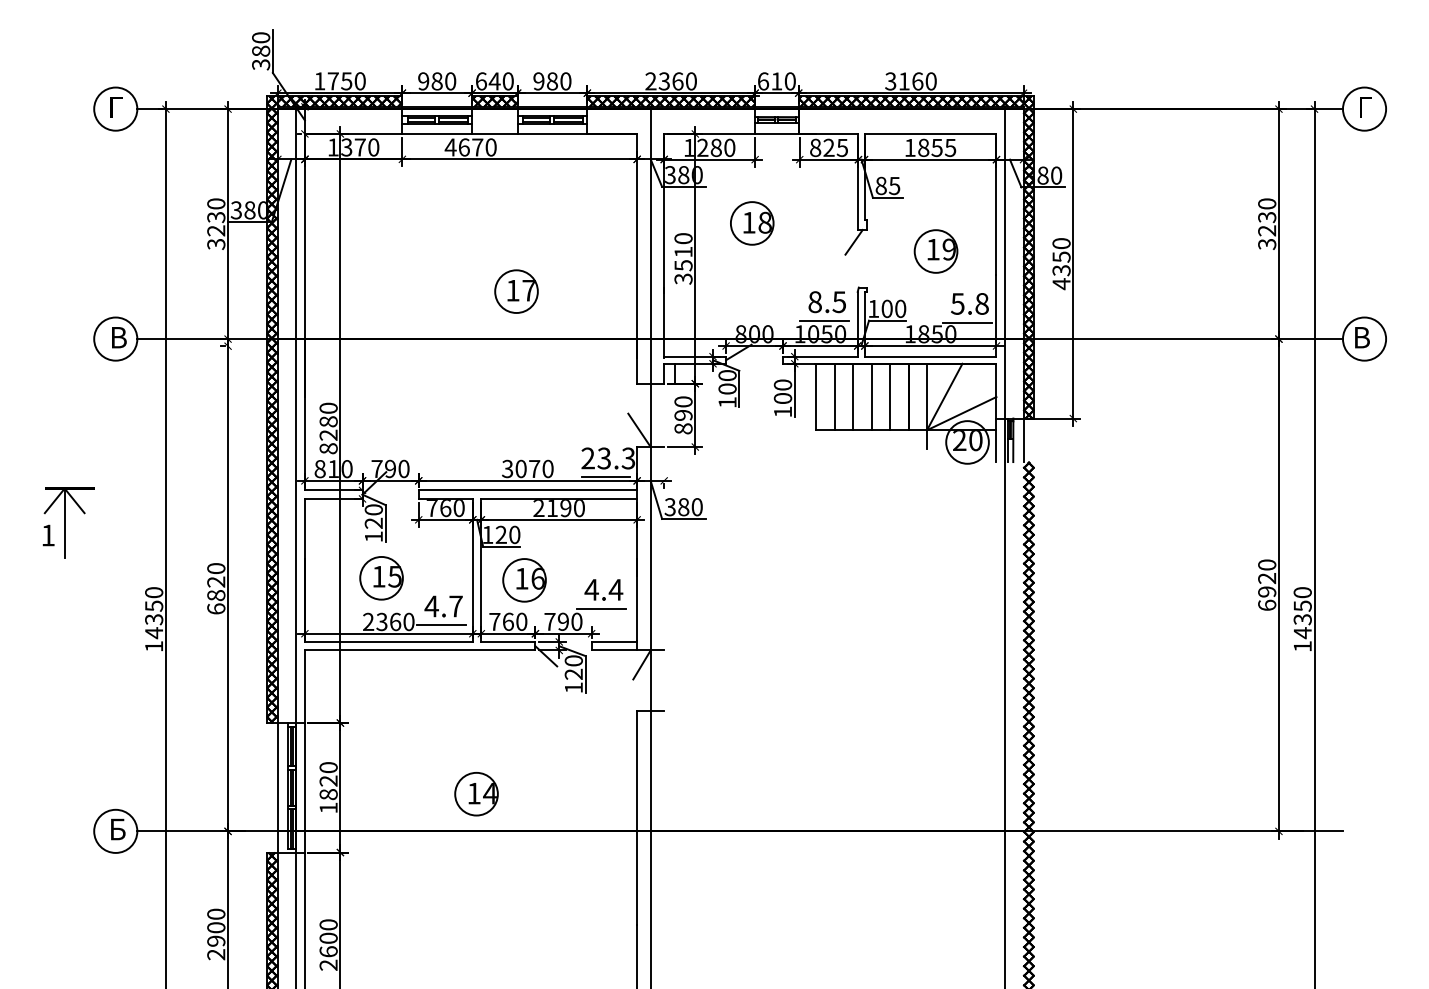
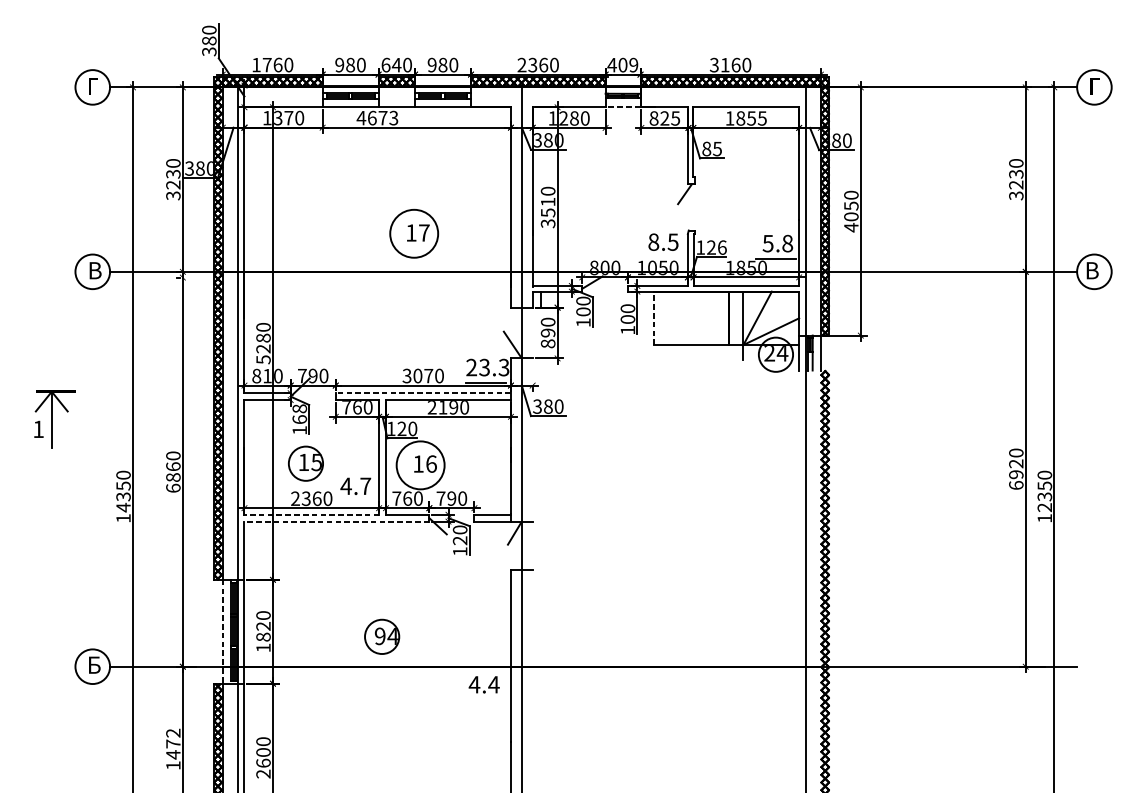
text: (346, 81) -> (277, 65), 1750 -> 1760
text: (776, 81) -> (622, 65), 610 -> 409
line: (776, 133) -> (622, 106), solid -> dashed
text: (490, 147) -> (393, 118), 4670 -> 4673
part: (752, 223) -> (603, 179), removed
part: (935, 251) -> (750, 201), removed
text: (1061, 270) -> (851, 216), 4350 -> 4050
circle: (516, 291) -> (414, 233), size x1.4
text: (893, 308) -> (716, 247), 100 -> 126
line: (824, 321) -> (661, 257), removed
line: (816, 396) -> (654, 317), solid -> dashed
line: (834, 396) -> (669, 317), removed
line: (853, 396) -> (684, 317), removed
line: (871, 397) -> (698, 318), removed
line: (890, 397) -> (714, 318), removed
text: (975, 441) -> (782, 353), 20 -> 24
text: (328, 448) -> (263, 359), 8280 -> 5280
line: (527, 490) -> (423, 393), solid -> dashed
text: (373, 516) -> (299, 414), 120 -> 168
circle: (524, 580) -> (420, 465), size x1.4
text: (216, 581) -> (173, 466), 6820 -> 6860
text: (603, 589) -> (483, 684), moved
line: (601, 608) -> (482, 487), removed
line: (441, 625) -> (354, 501), removed
text: (1302, 633) -> (1044, 507), 14350 -> 12350
line: (388, 641) -> (311, 514), solid -> dashed
line: (419, 650) -> (336, 521), solid -> dashed
line: (277, 787) -> (222, 631), solid -> dashed
text: (473, 793) -> (379, 636), 14 -> 94
text: (216, 934) -> (173, 749), 2900 -> 1472

